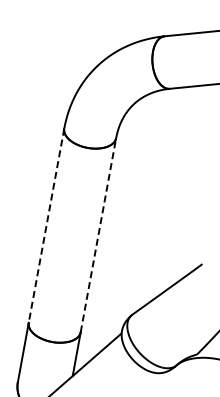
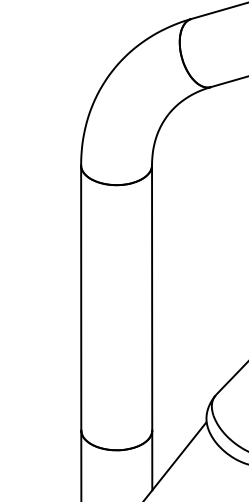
line: (46, 225) -> (81, 297), dashed -> solid
line: (98, 235) -> (152, 298), dashed -> solid

